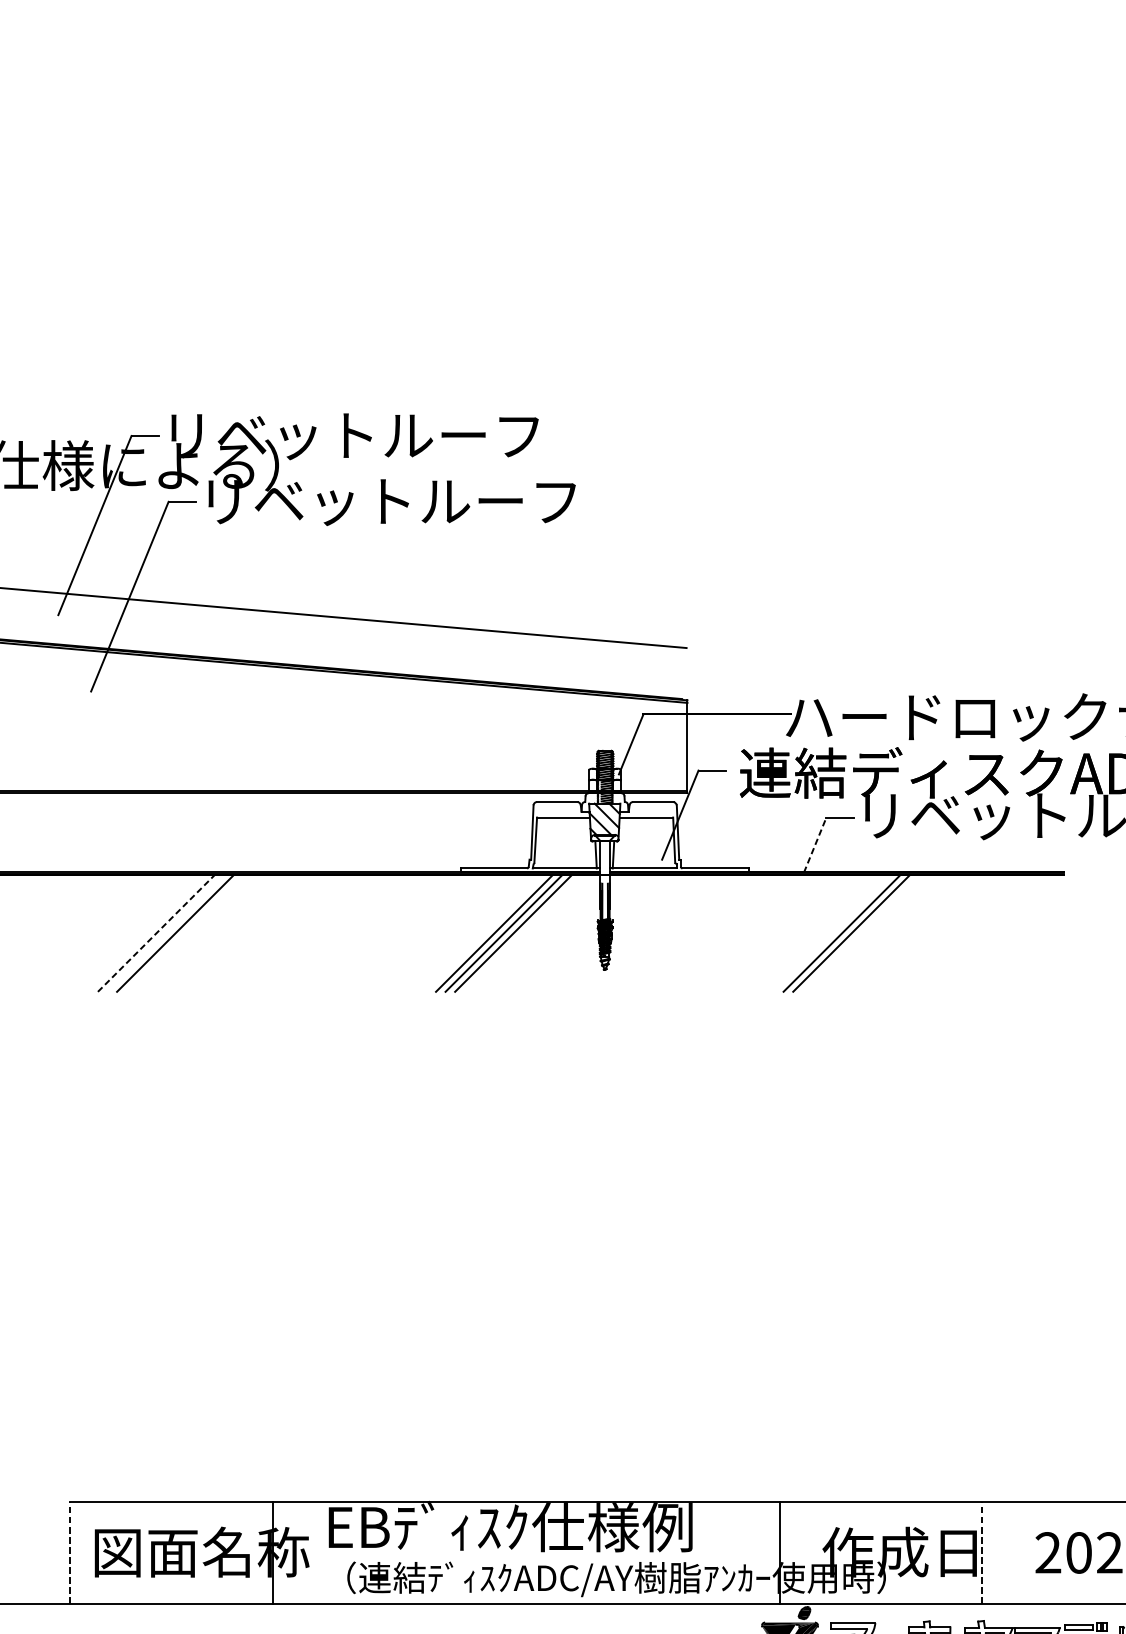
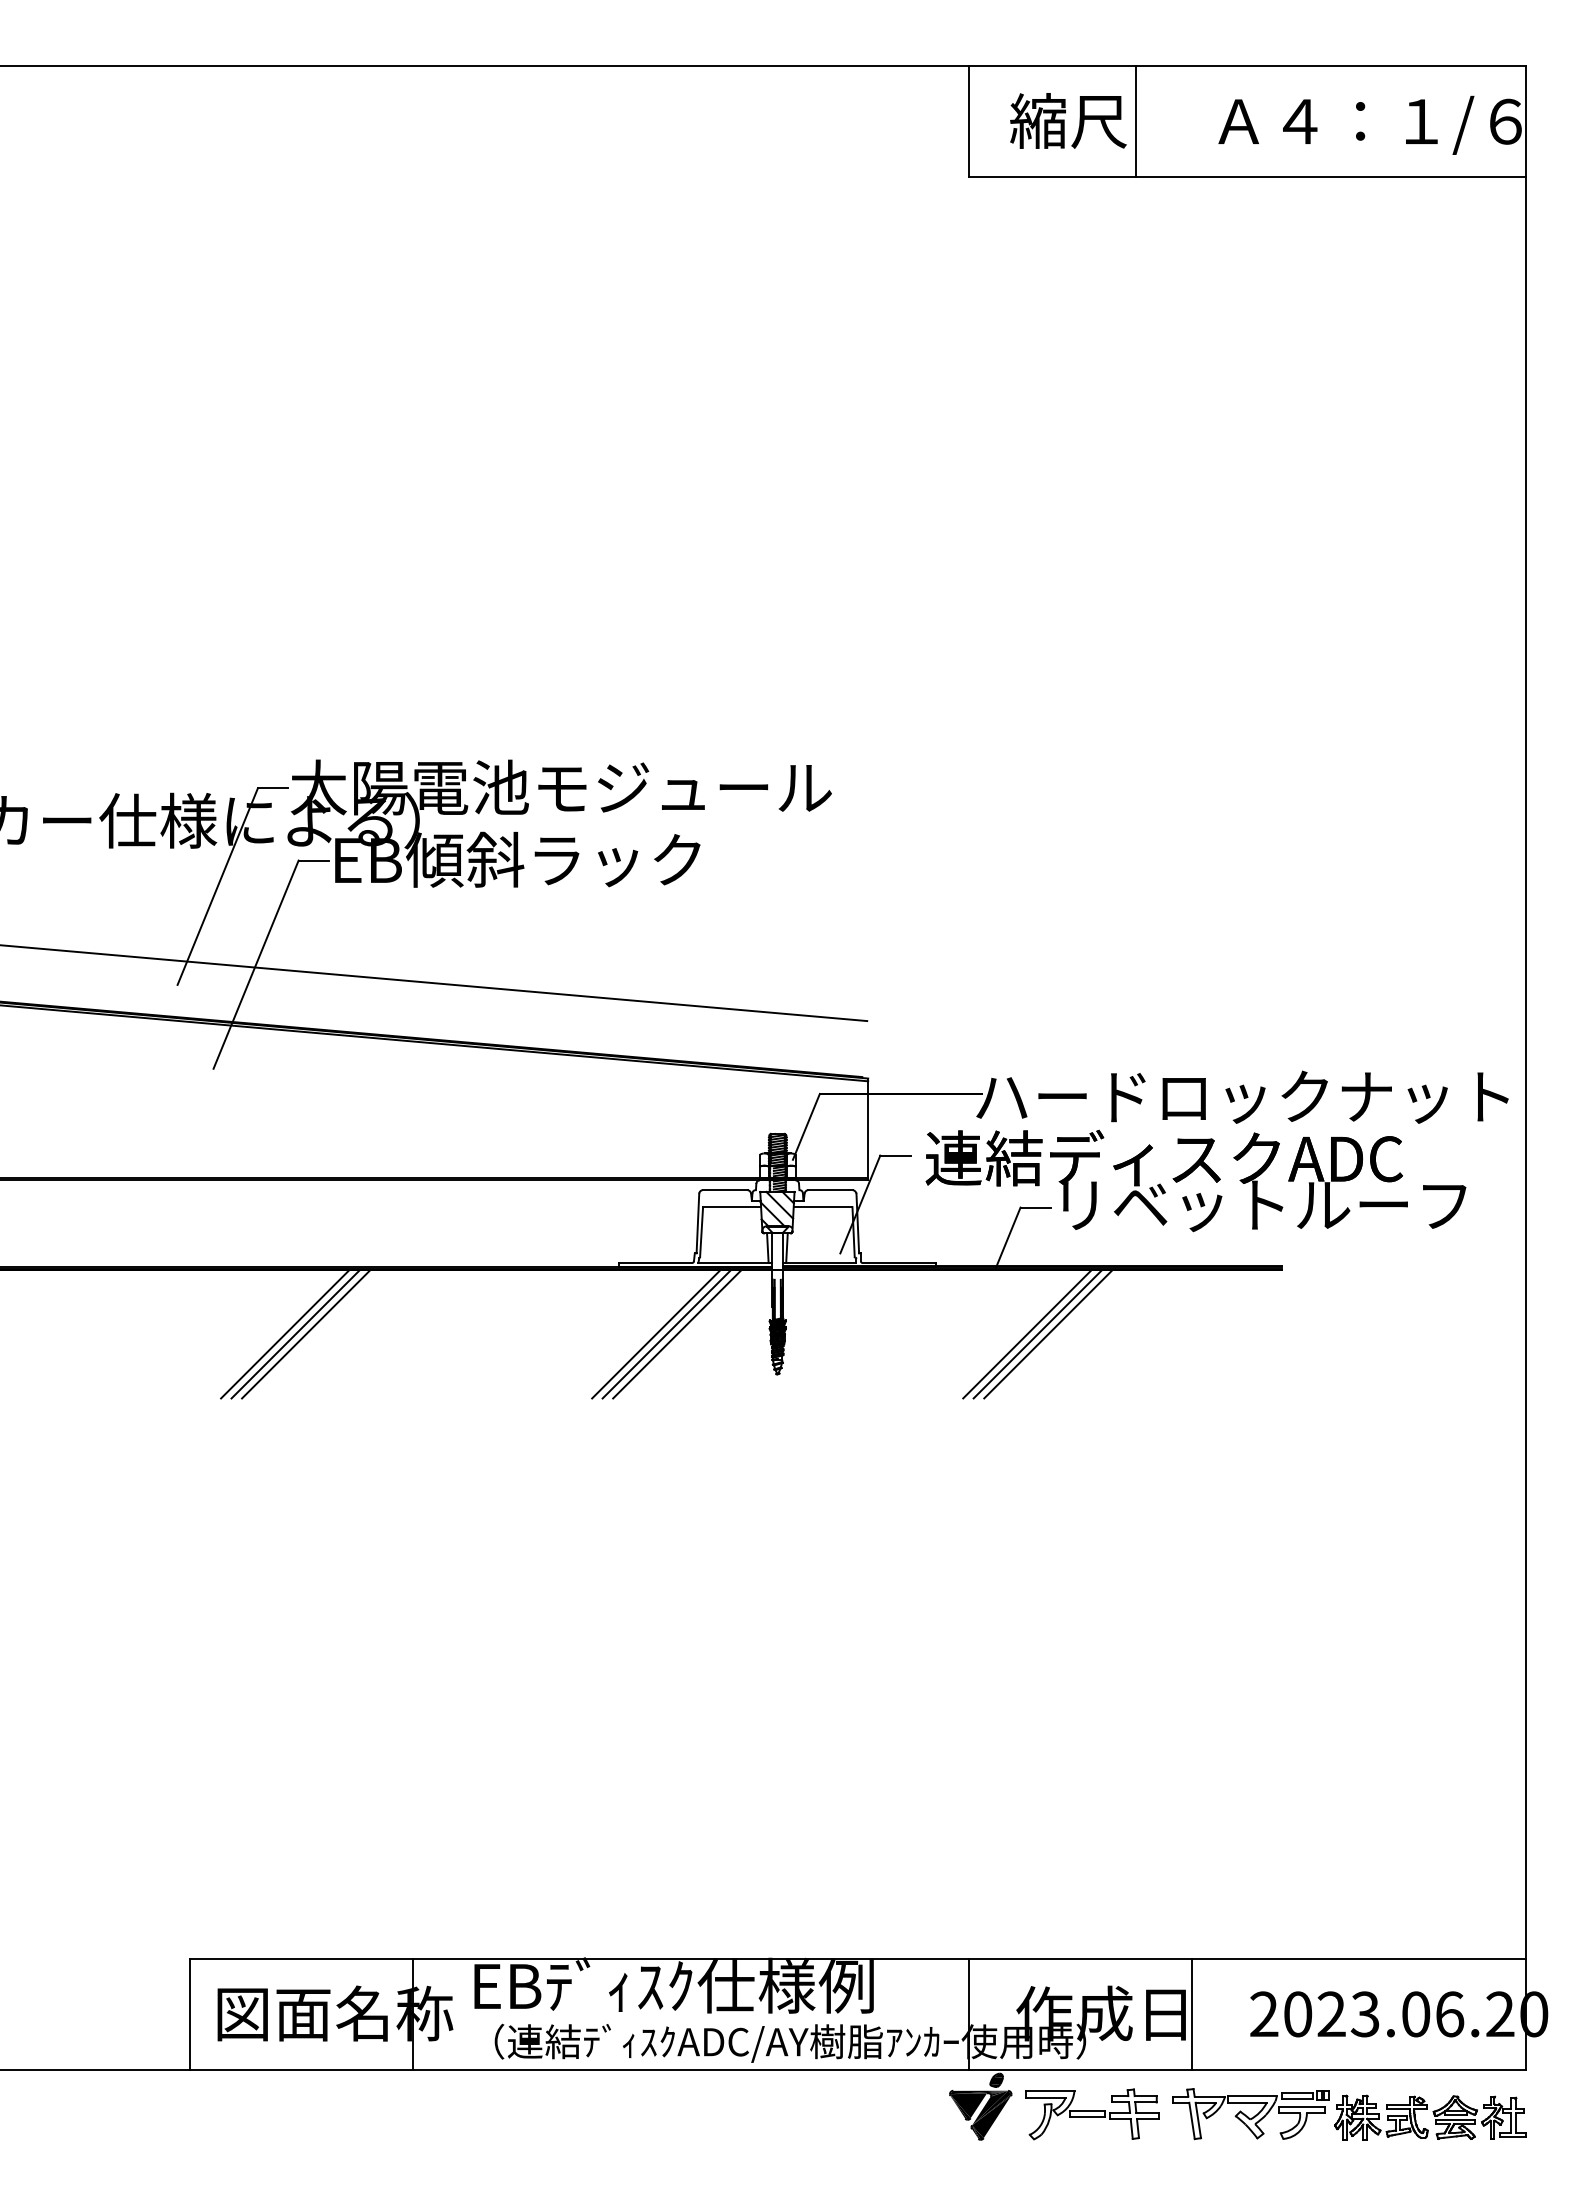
text: (407, 435) -> (560, 787), リベットルーフ -> 太陽電池モジュール
text: (388, 500) -> (540, 859), リベットルーフ -> EB傾斜ラック
line: (815, 845) -> (1008, 1237), dashed -> solid
line: (156, 933) -> (285, 1334), dashed -> solid
line: (165, 933) -> (295, 1334), added
line: (832, 933) -> (1027, 1334), added
line: (70, 1553) -> (190, 2014), dashed -> solid
line: (982, 1553) -> (1191, 2014), dashed -> solid

